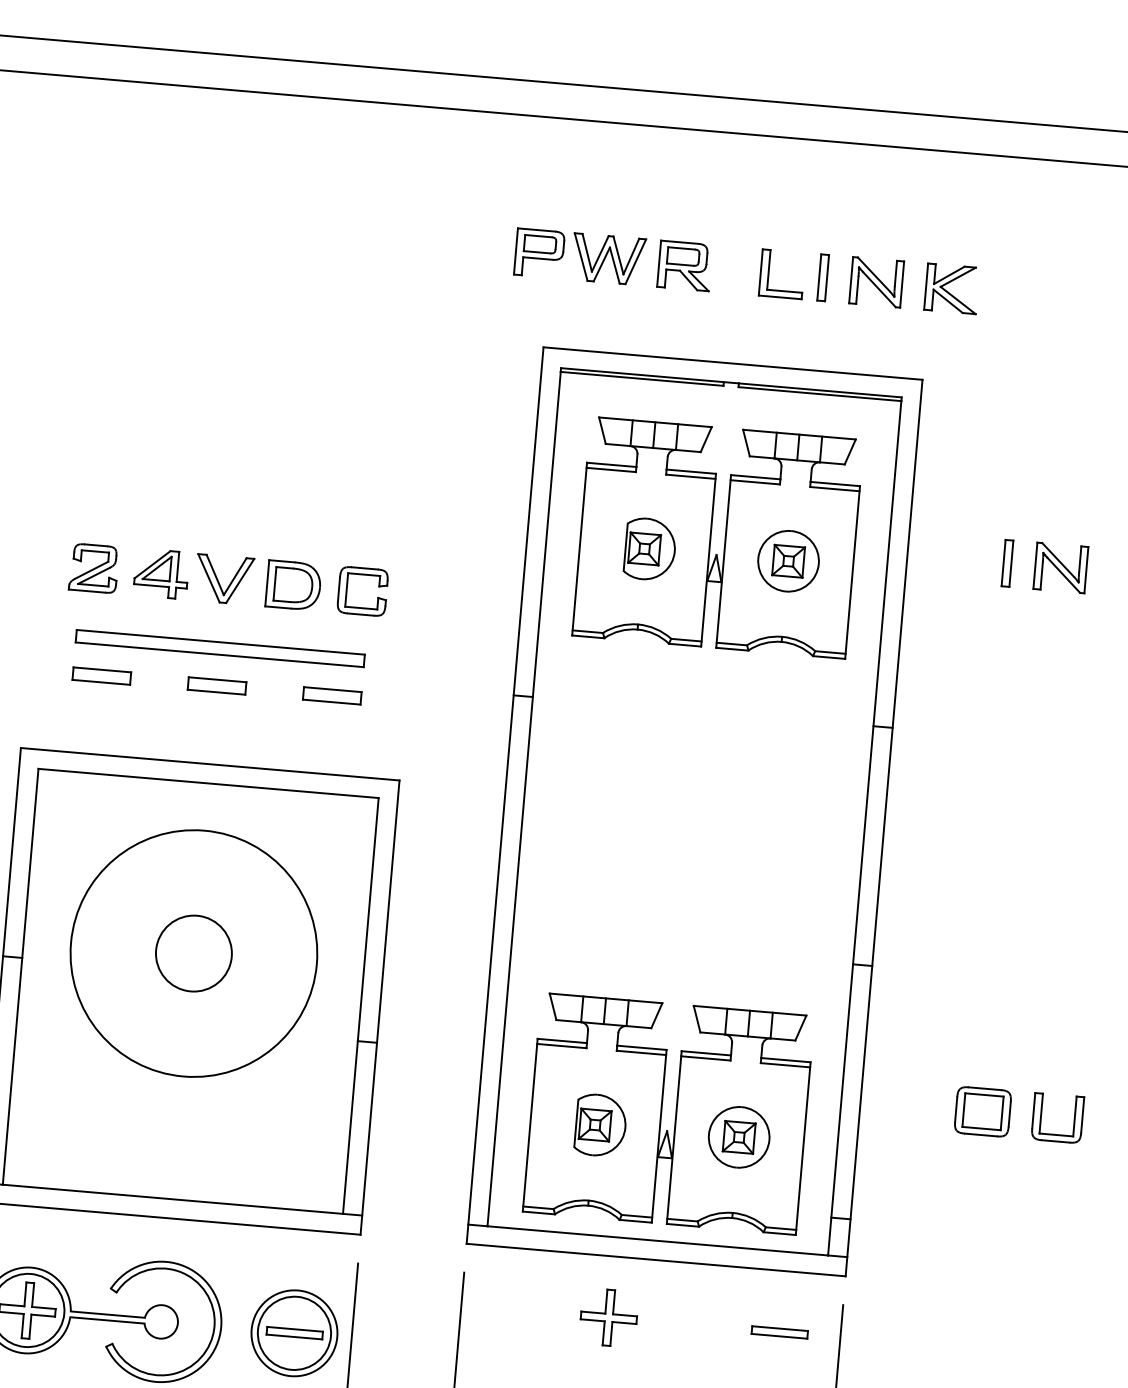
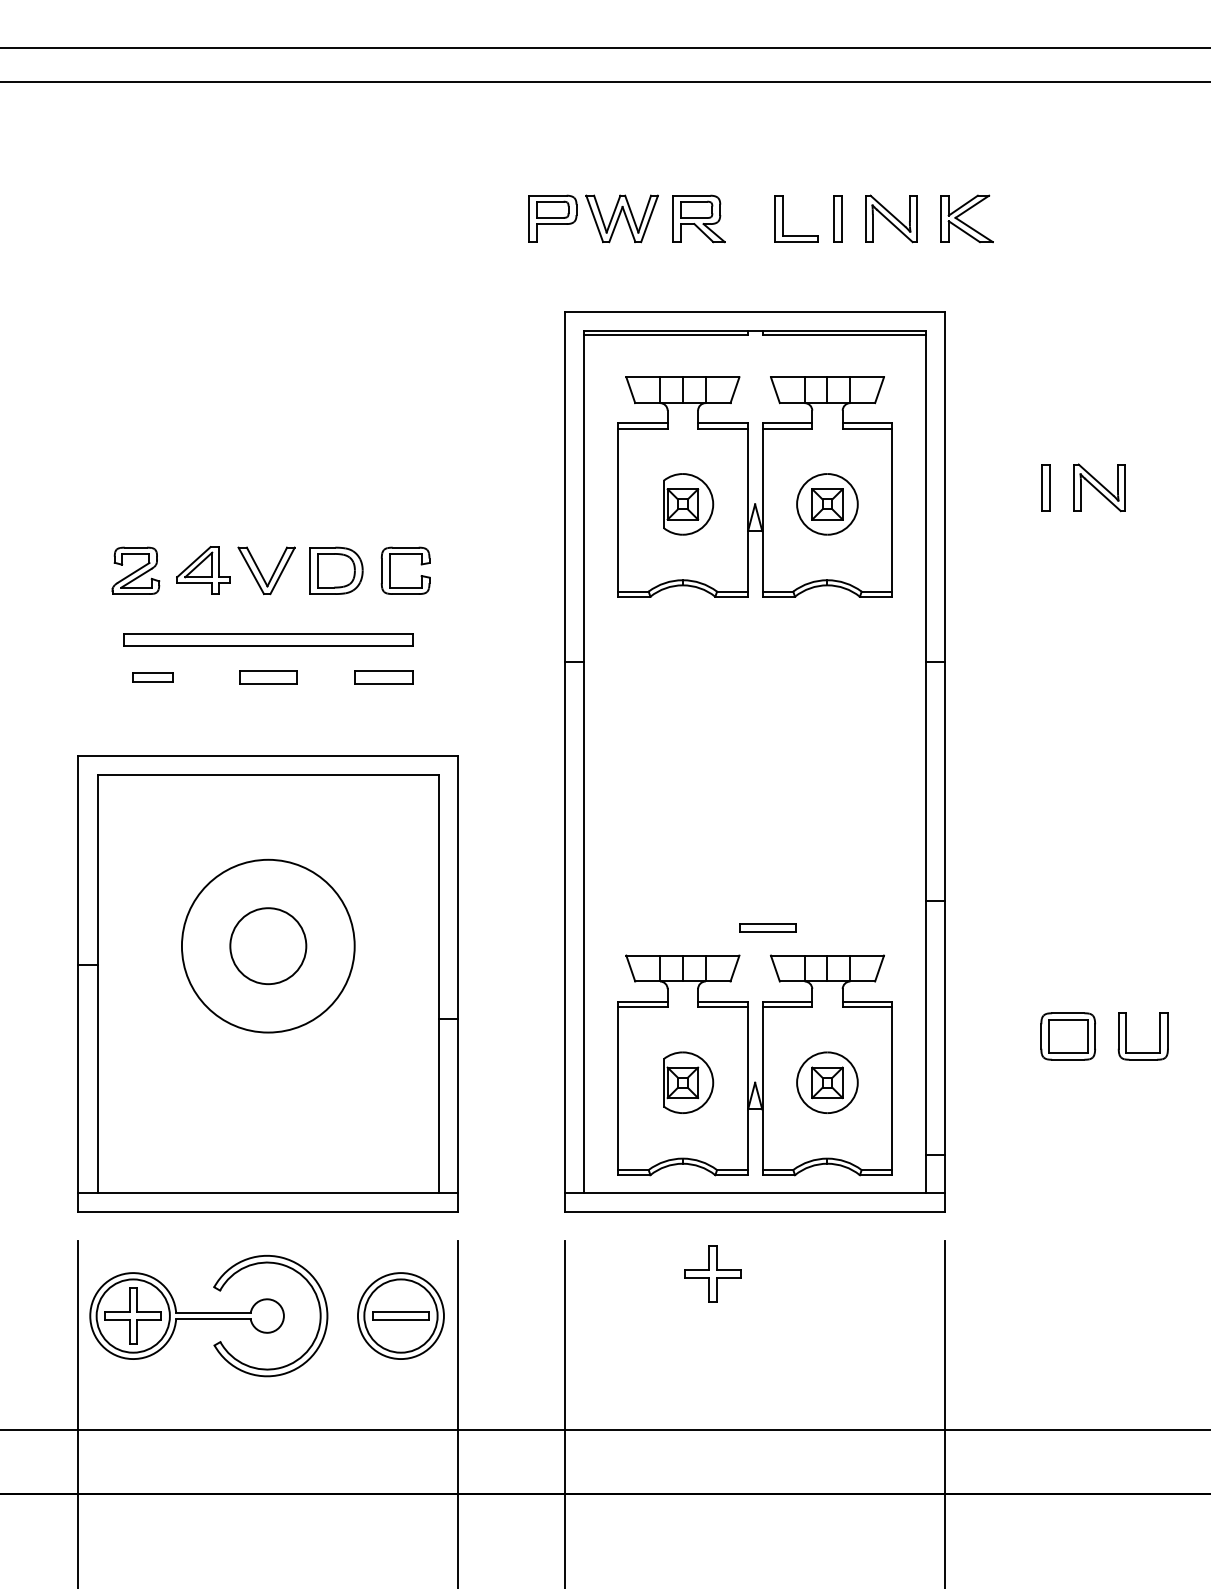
part: (101, 676) -> (152, 677), size x0.7
circle: (193, 952) -> (267, 945), size x0.7
part: (779, 1332) -> (767, 927), moved

